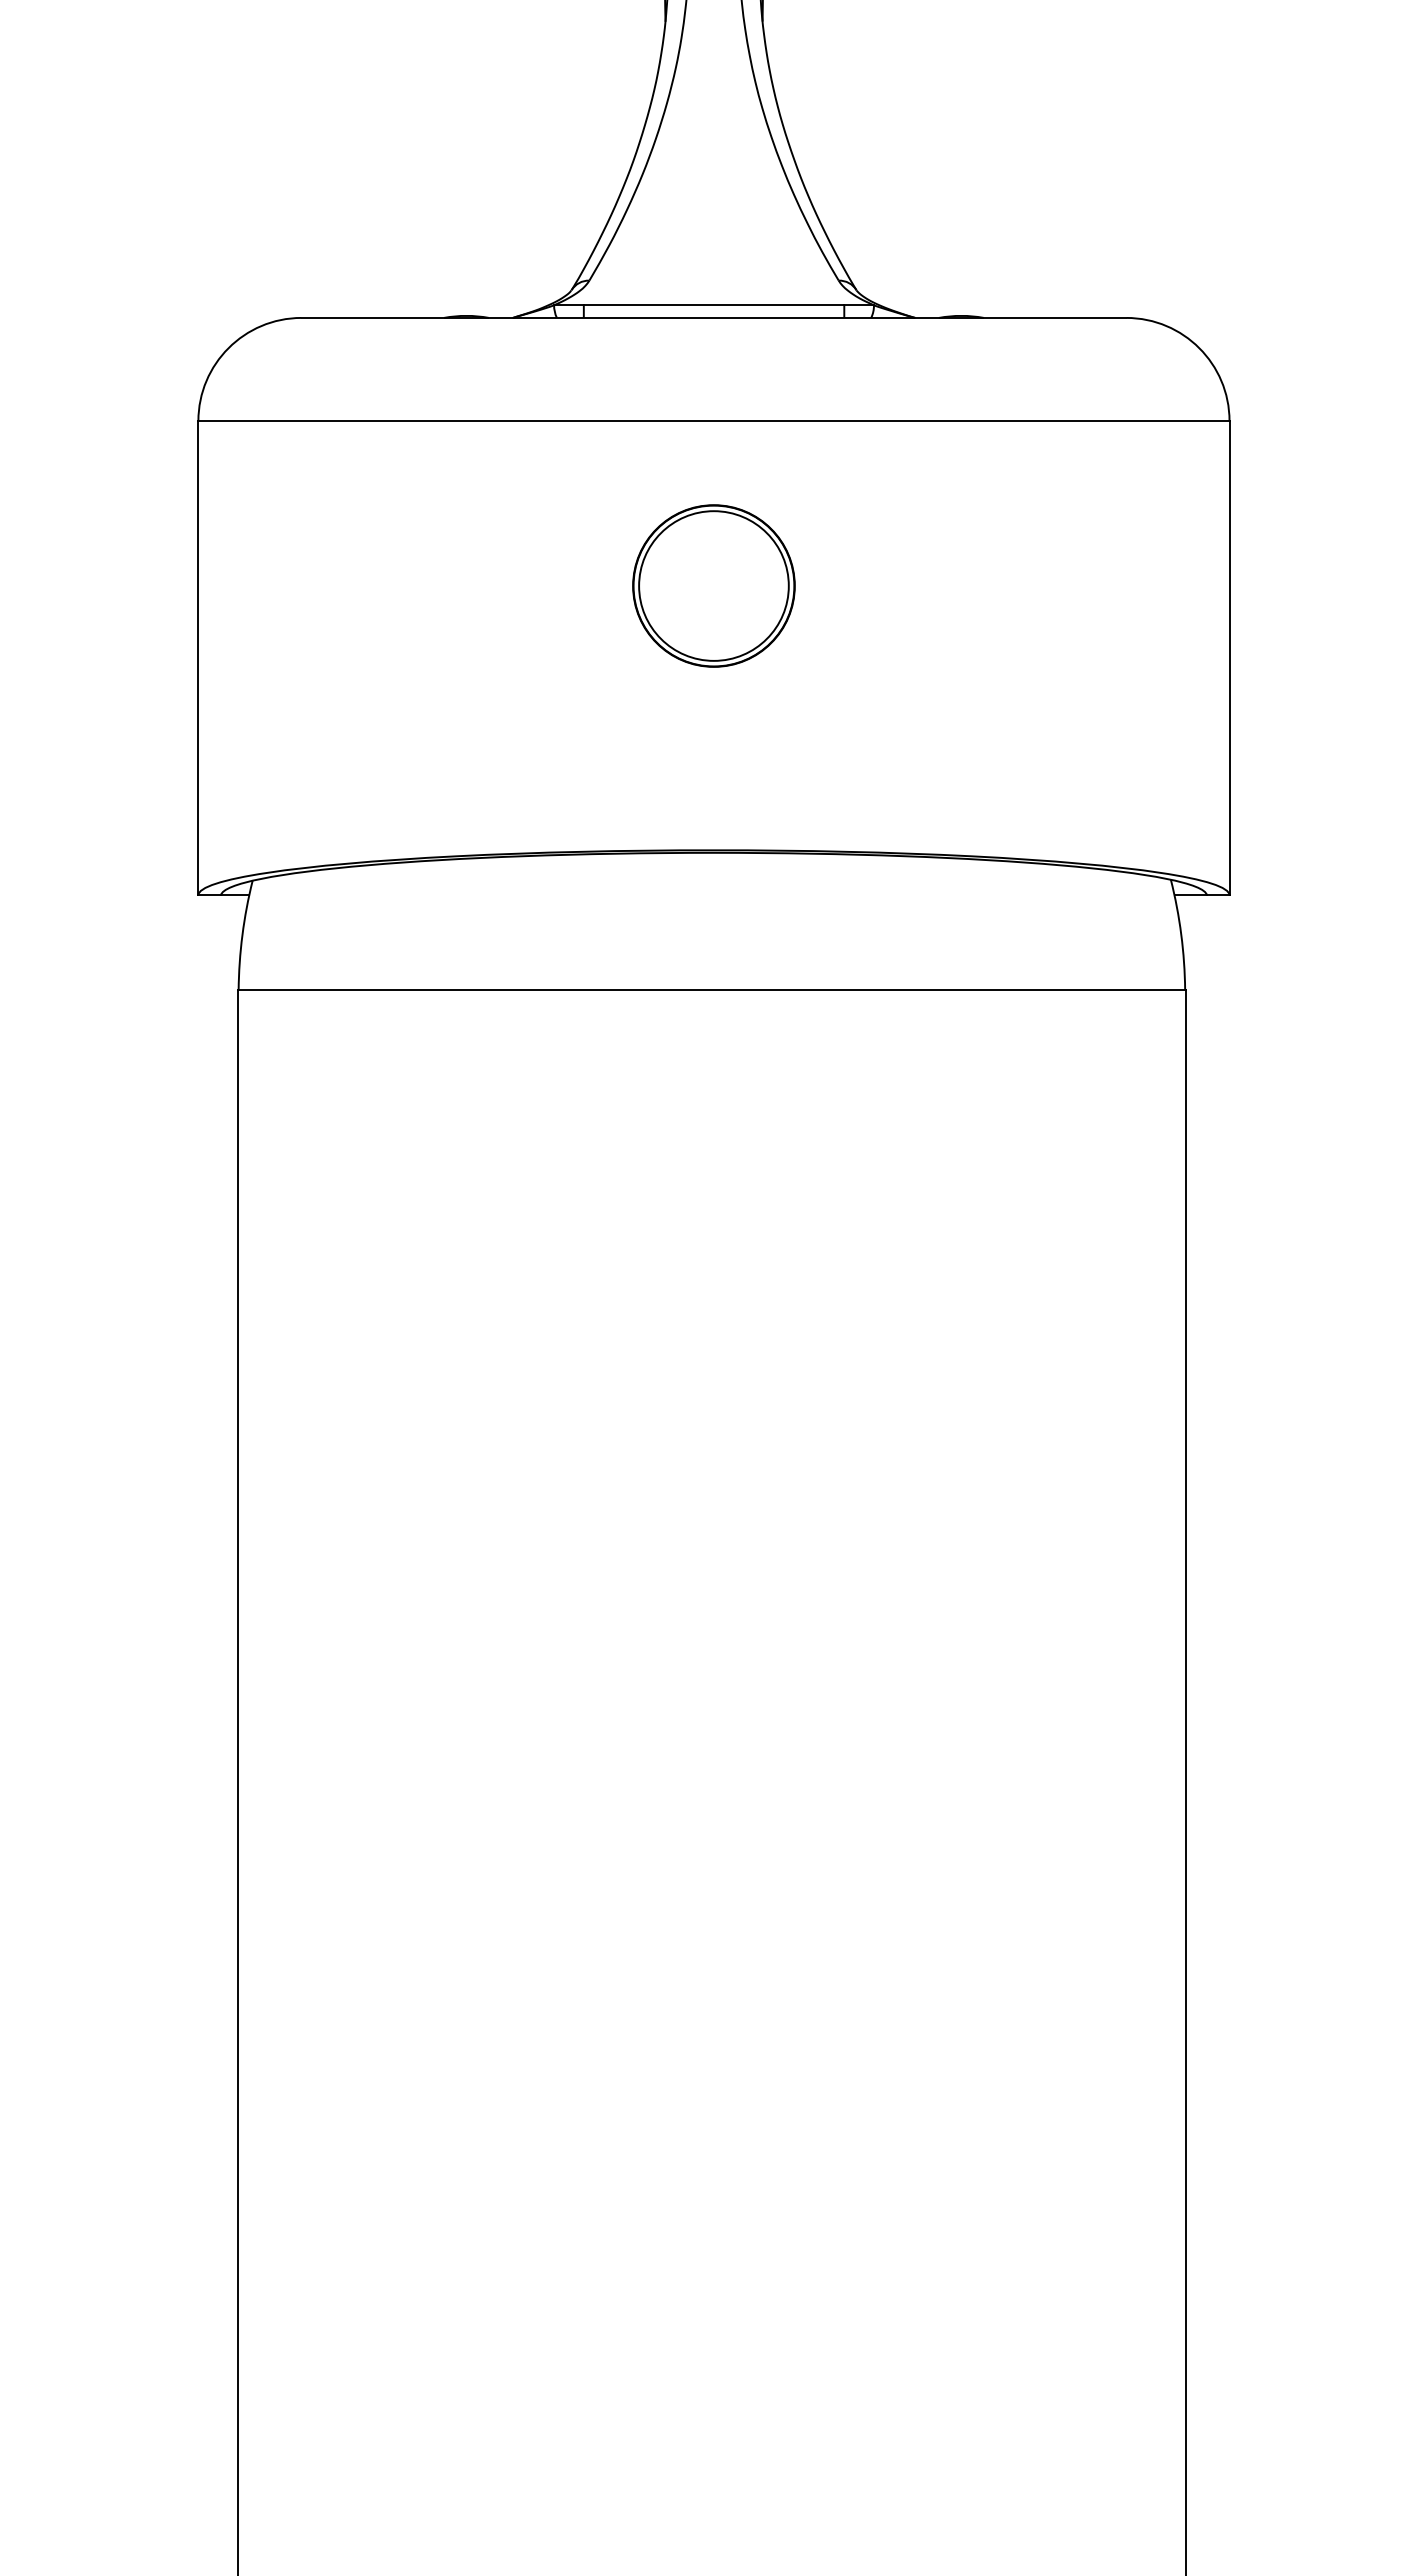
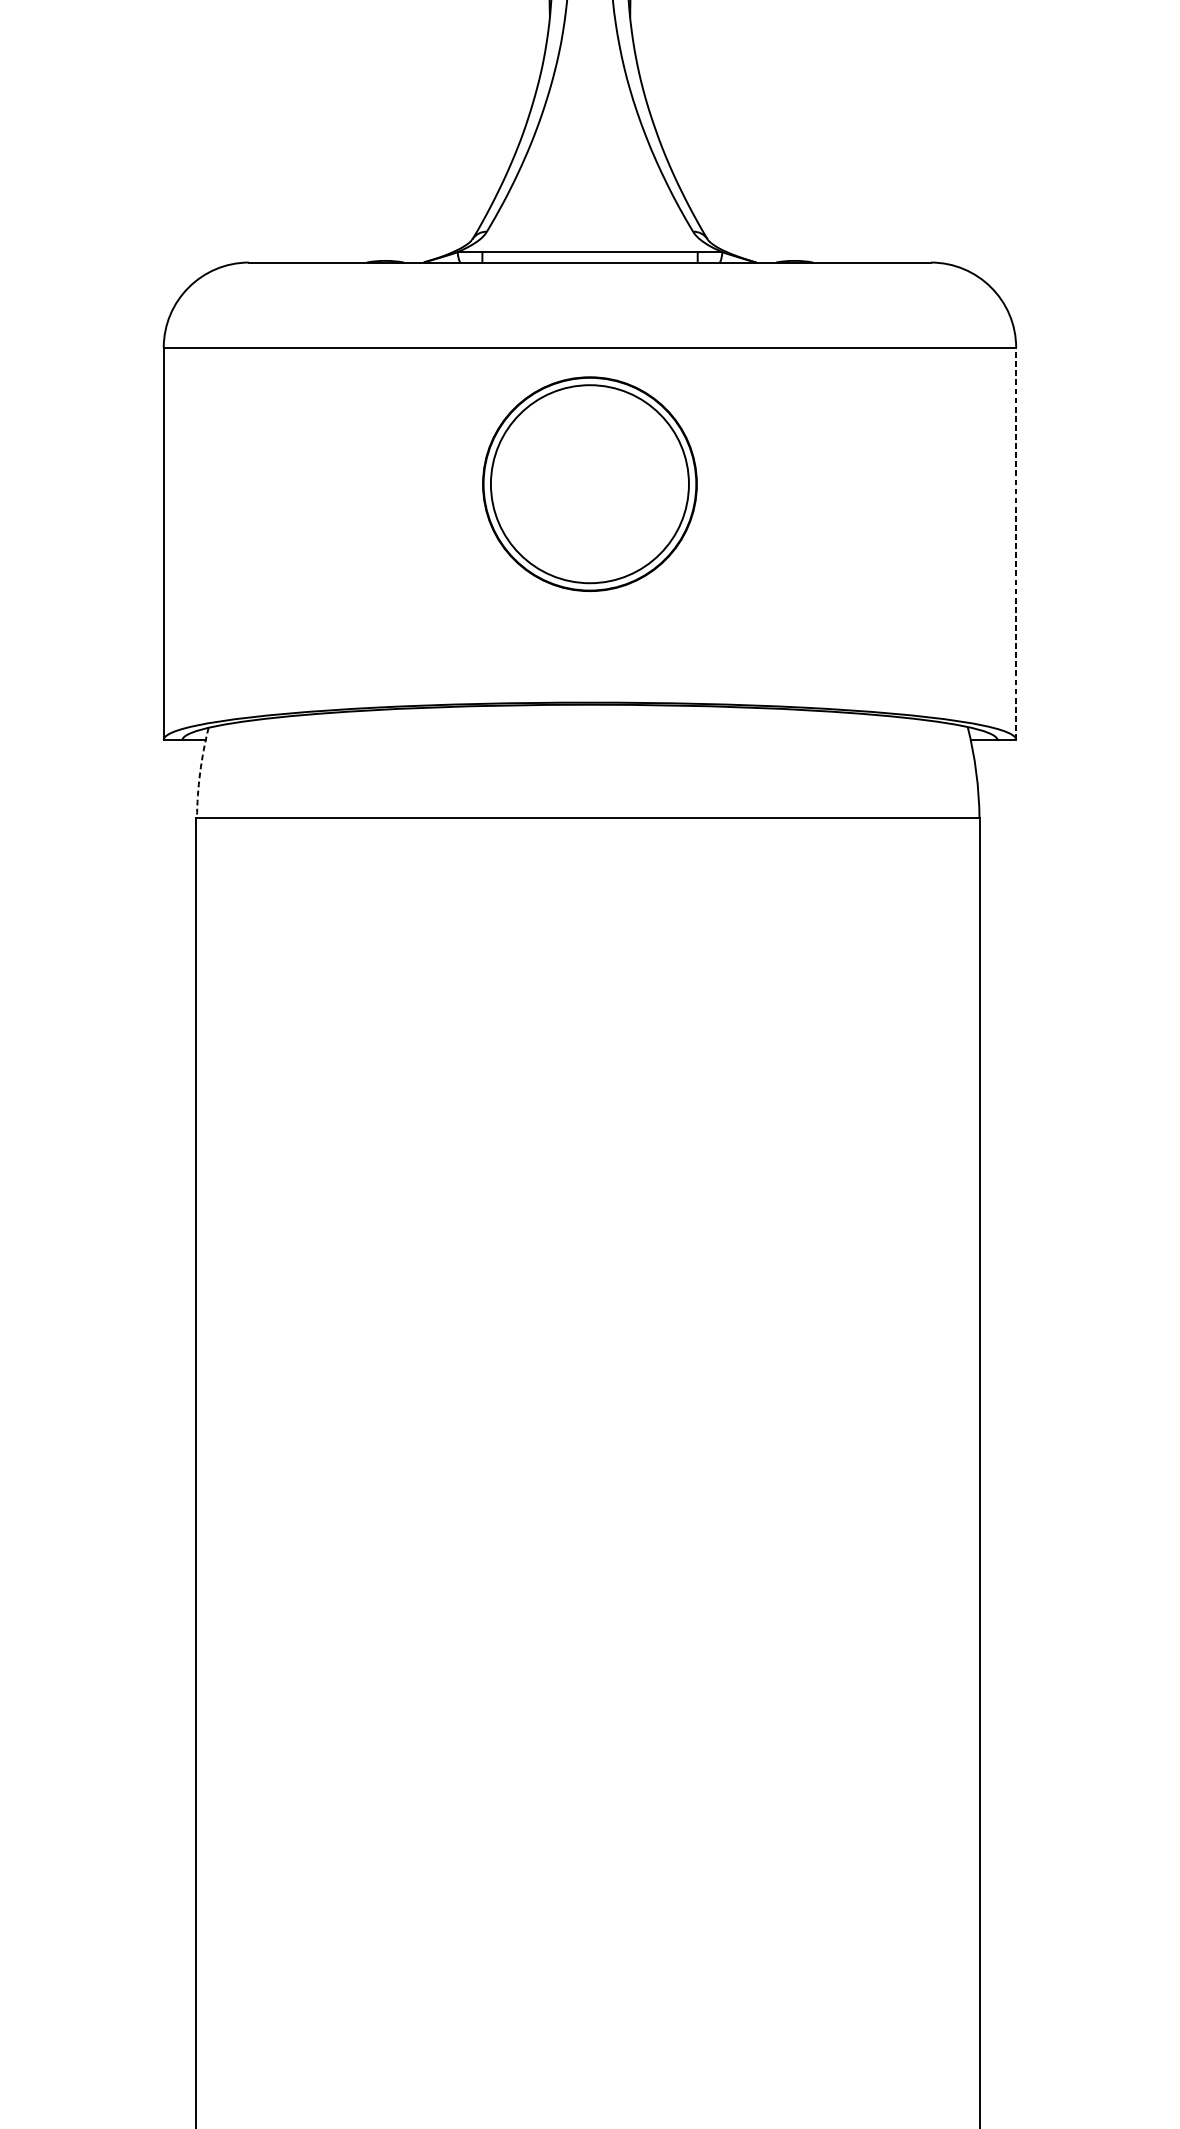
part: (713, 585) -> (589, 483), size x1.6
line: (1229, 657) -> (1016, 543), solid -> dashed
arc: (242, 935) -> (200, 773), solid -> dashed

